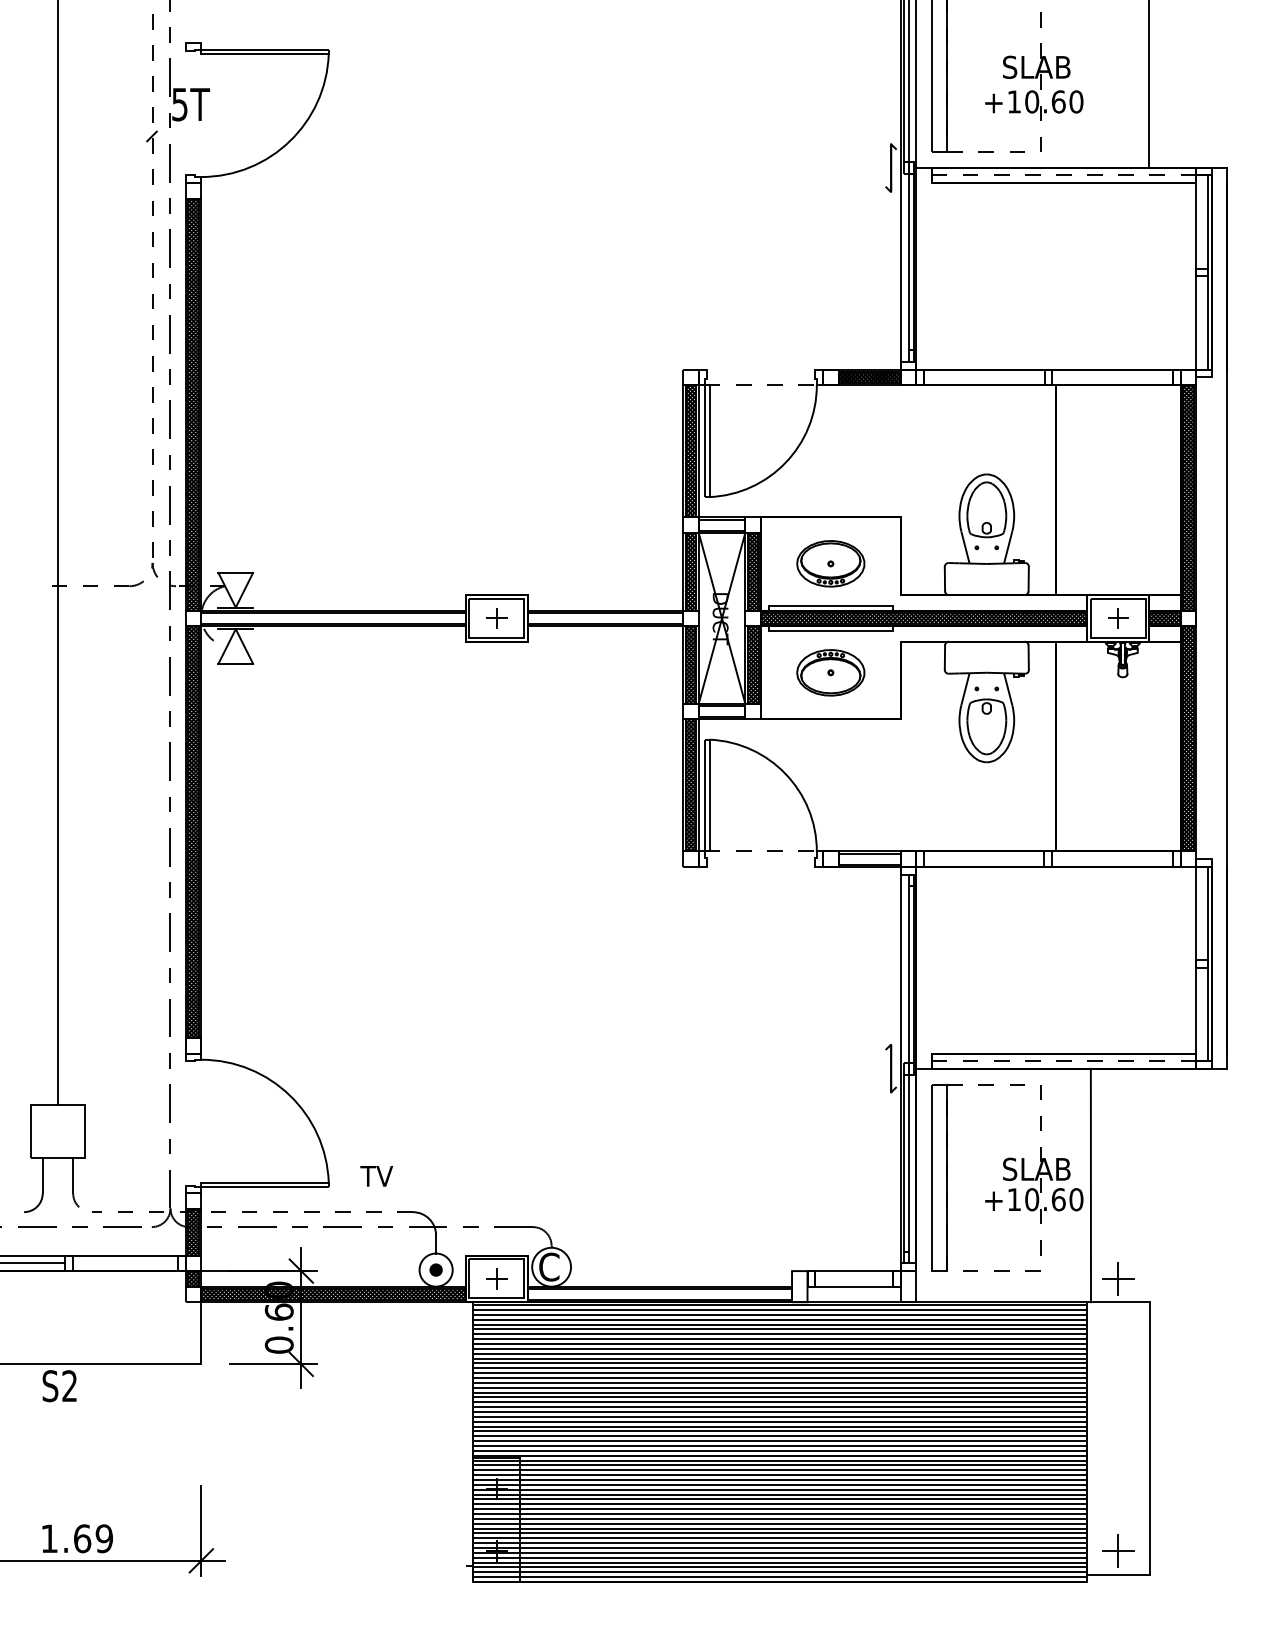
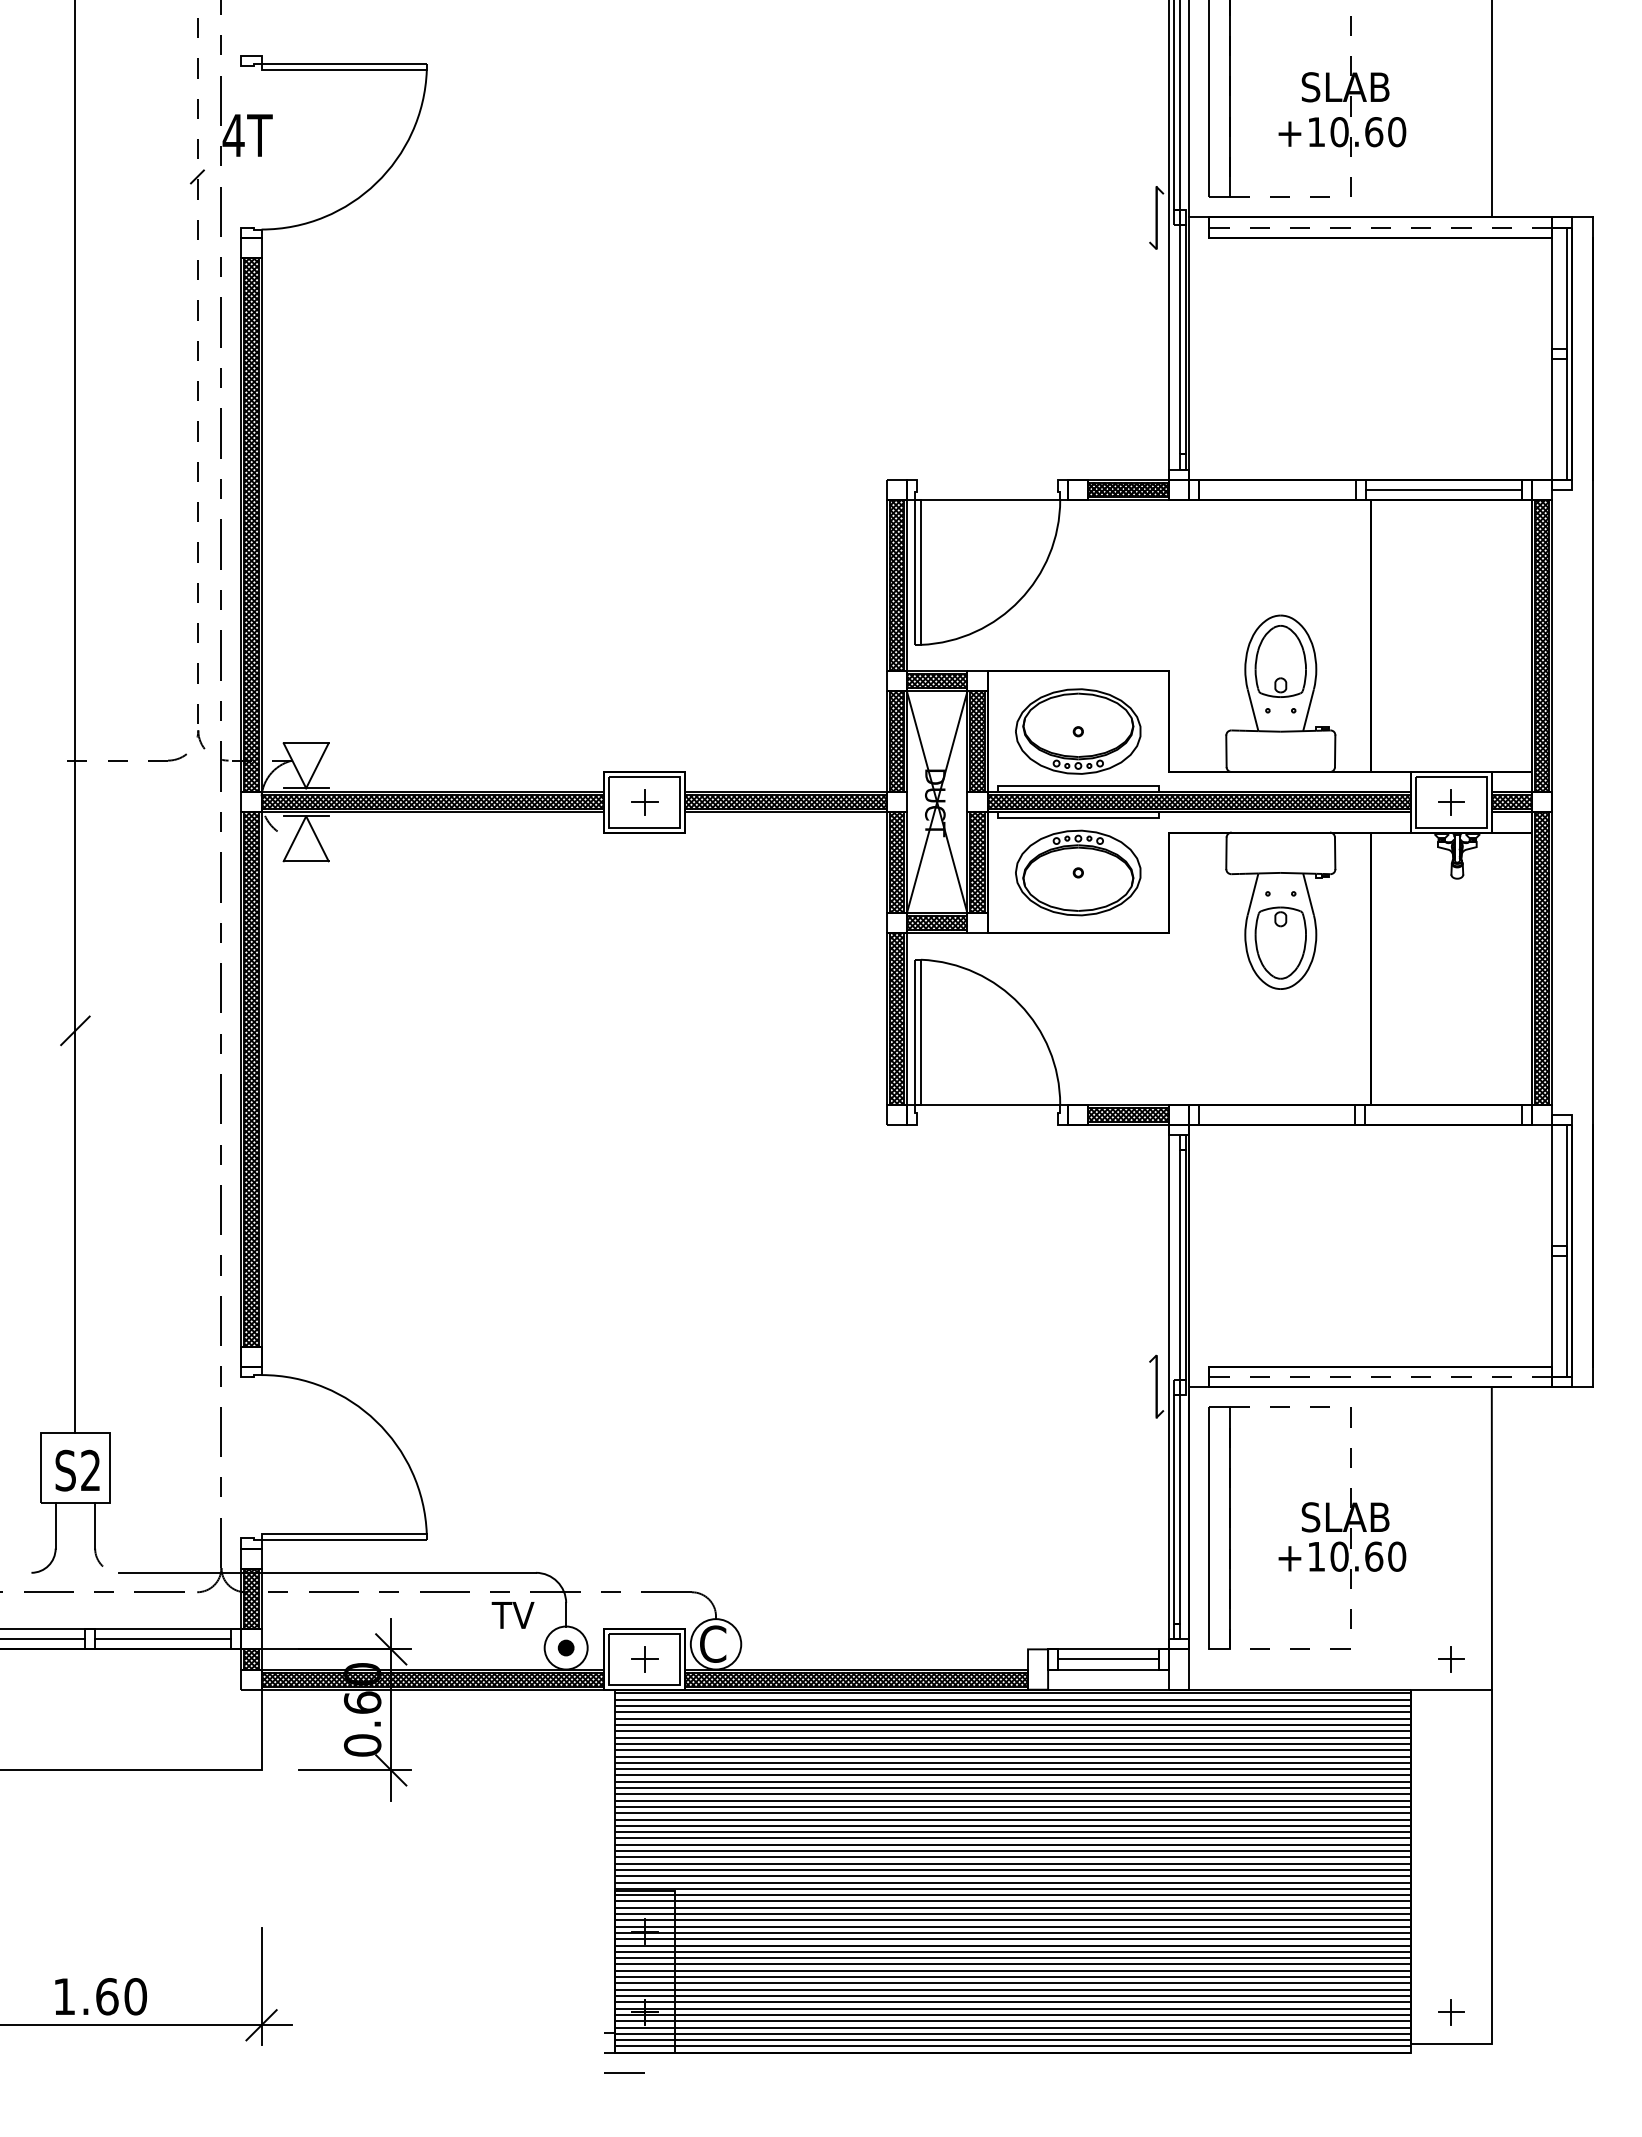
text: (179, 104) -> (233, 135), 5T -> 4T
line: (1112, 377) -> (1443, 489), added
line: (760, 385) -> (987, 499), dashed -> solid
hatch: (721, 525) -> (936, 681), added
part: (830, 563) -> (1078, 731), size x1.43
hatch: (333, 618) -> (432, 802), added
hatch: (605, 618) -> (785, 802), added
part: (830, 672) -> (1078, 872), size x1.43
hatch: (721, 711) -> (936, 923), added
line: (58, 794) -> (75, 1030), added
line: (760, 851) -> (987, 1104), dashed -> solid
hatch: (869, 858) -> (1128, 1114), added
text: (376, 1176) -> (512, 1615), moved
line: (1090, 1185) -> (1491, 1538), moved
line: (252, 1211) -> (327, 1572), dashed -> solid
line: (125, 1263) -> (163, 1639), added
line: (854, 1278) -> (1108, 1659), added
part: (1118, 1278) -> (1451, 1659), size x0.62
hatch: (659, 1294) -> (856, 1679), added
text: (59, 1386) -> (77, 1470), moved
text: (104, 1538) -> (135, 1996), 1.69 -> 1.60
part: (1118, 1550) -> (1451, 2012), size x0.62
hatch: (481, 1589) -> (624, 2062), added

